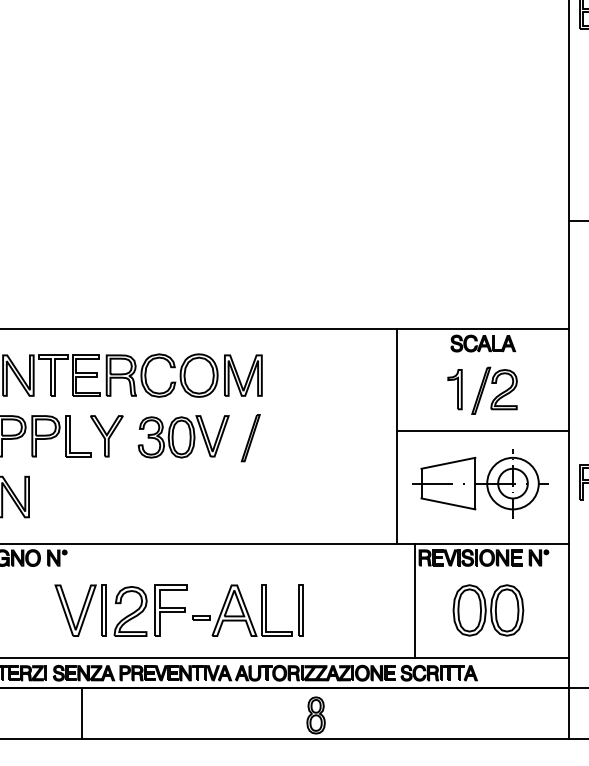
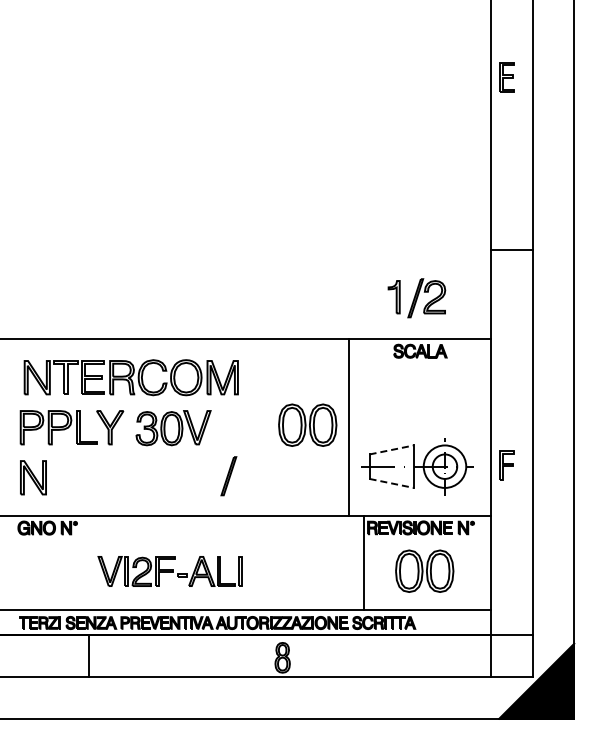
part: (482, 391) -> (416, 298), moved
line: (482, 431) -> (419, 423), removed
part: (346, 432) -> (307, 424), added
part: (250, 438) -> (228, 476), moved
line: (448, 462) -> (391, 449), solid -> dashed
line: (448, 503) -> (391, 483), solid -> dashed
part: (178, 610) -> (169, 571), size x0.7

